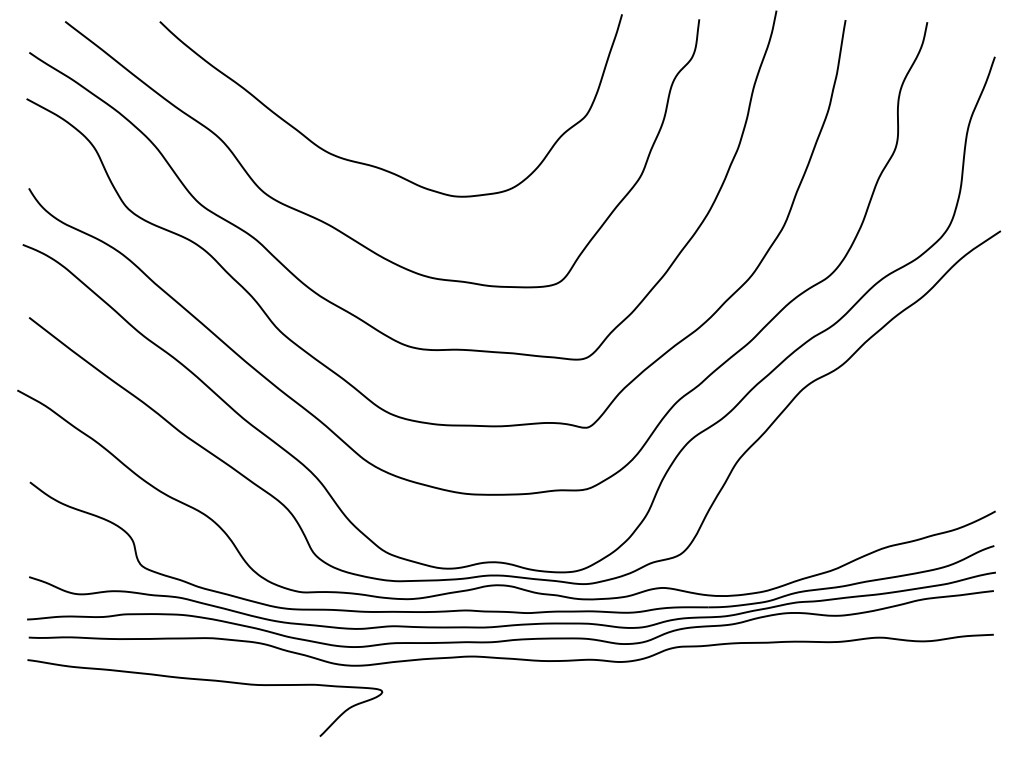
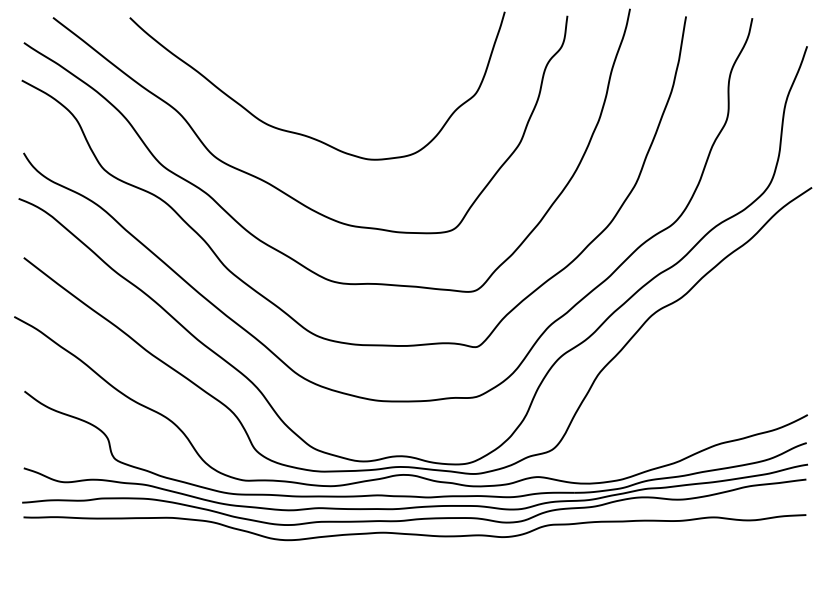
curve: (205, 680) -> (166, 552), removed

